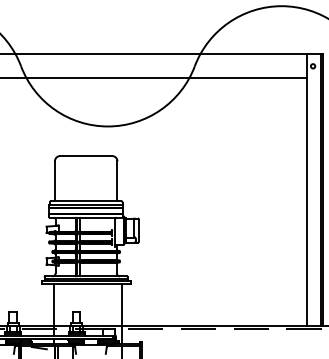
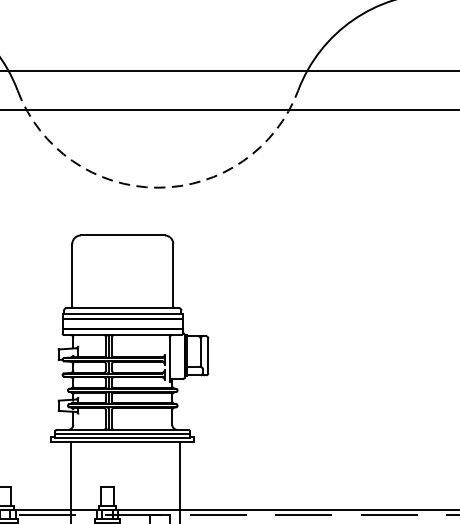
arc: (107, 126) -> (157, 187), solid -> dashed

